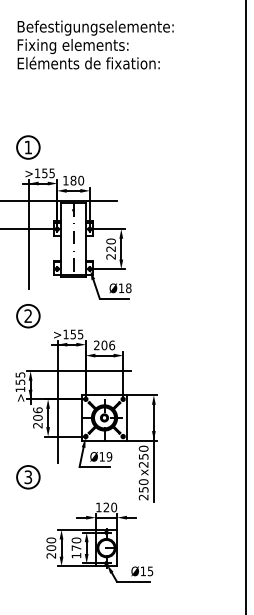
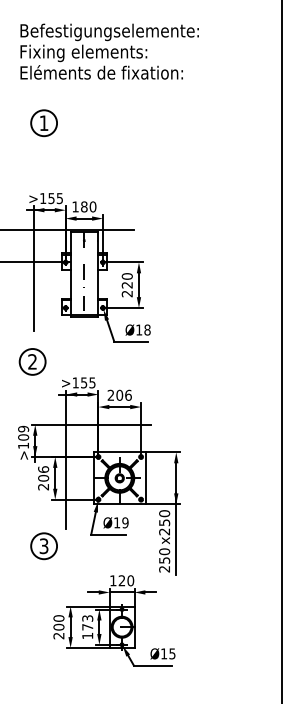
part: (28, 147) -> (44, 123), moved
text: (20, 378) -> (23, 433), >155 -> >109
part: (28, 477) -> (44, 546), moved
text: (76, 540) -> (87, 618), 170 -> 173

